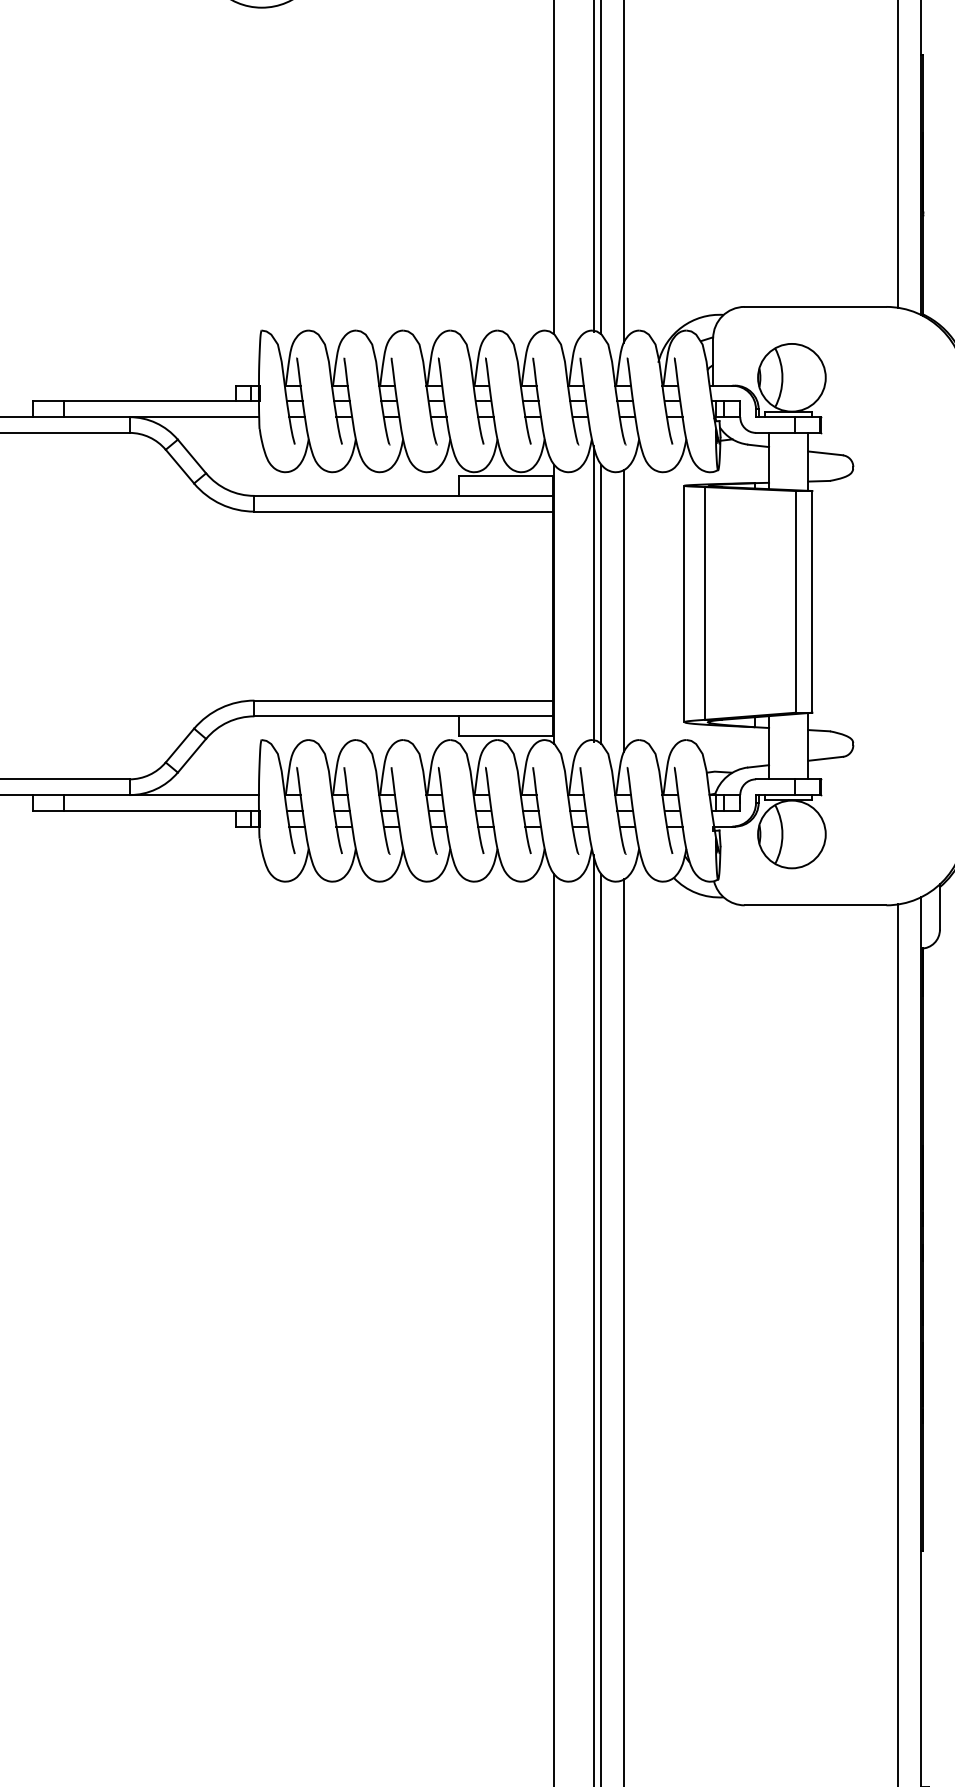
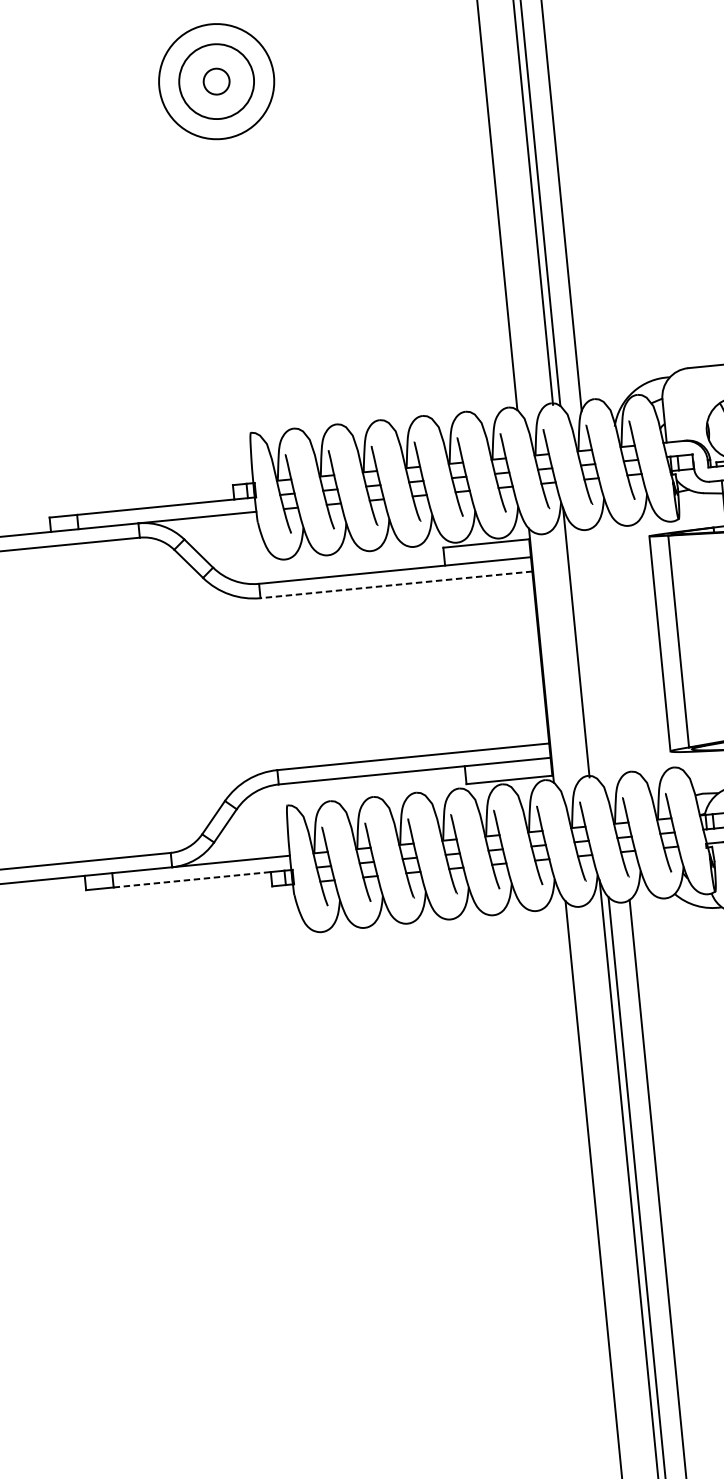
line: (403, 511) -> (396, 584), solid -> dashed
line: (601, 603) -> (584, 650), removed
line: (624, 610) -> (606, 655), removed
line: (150, 810) -> (192, 879), solid -> dashed

